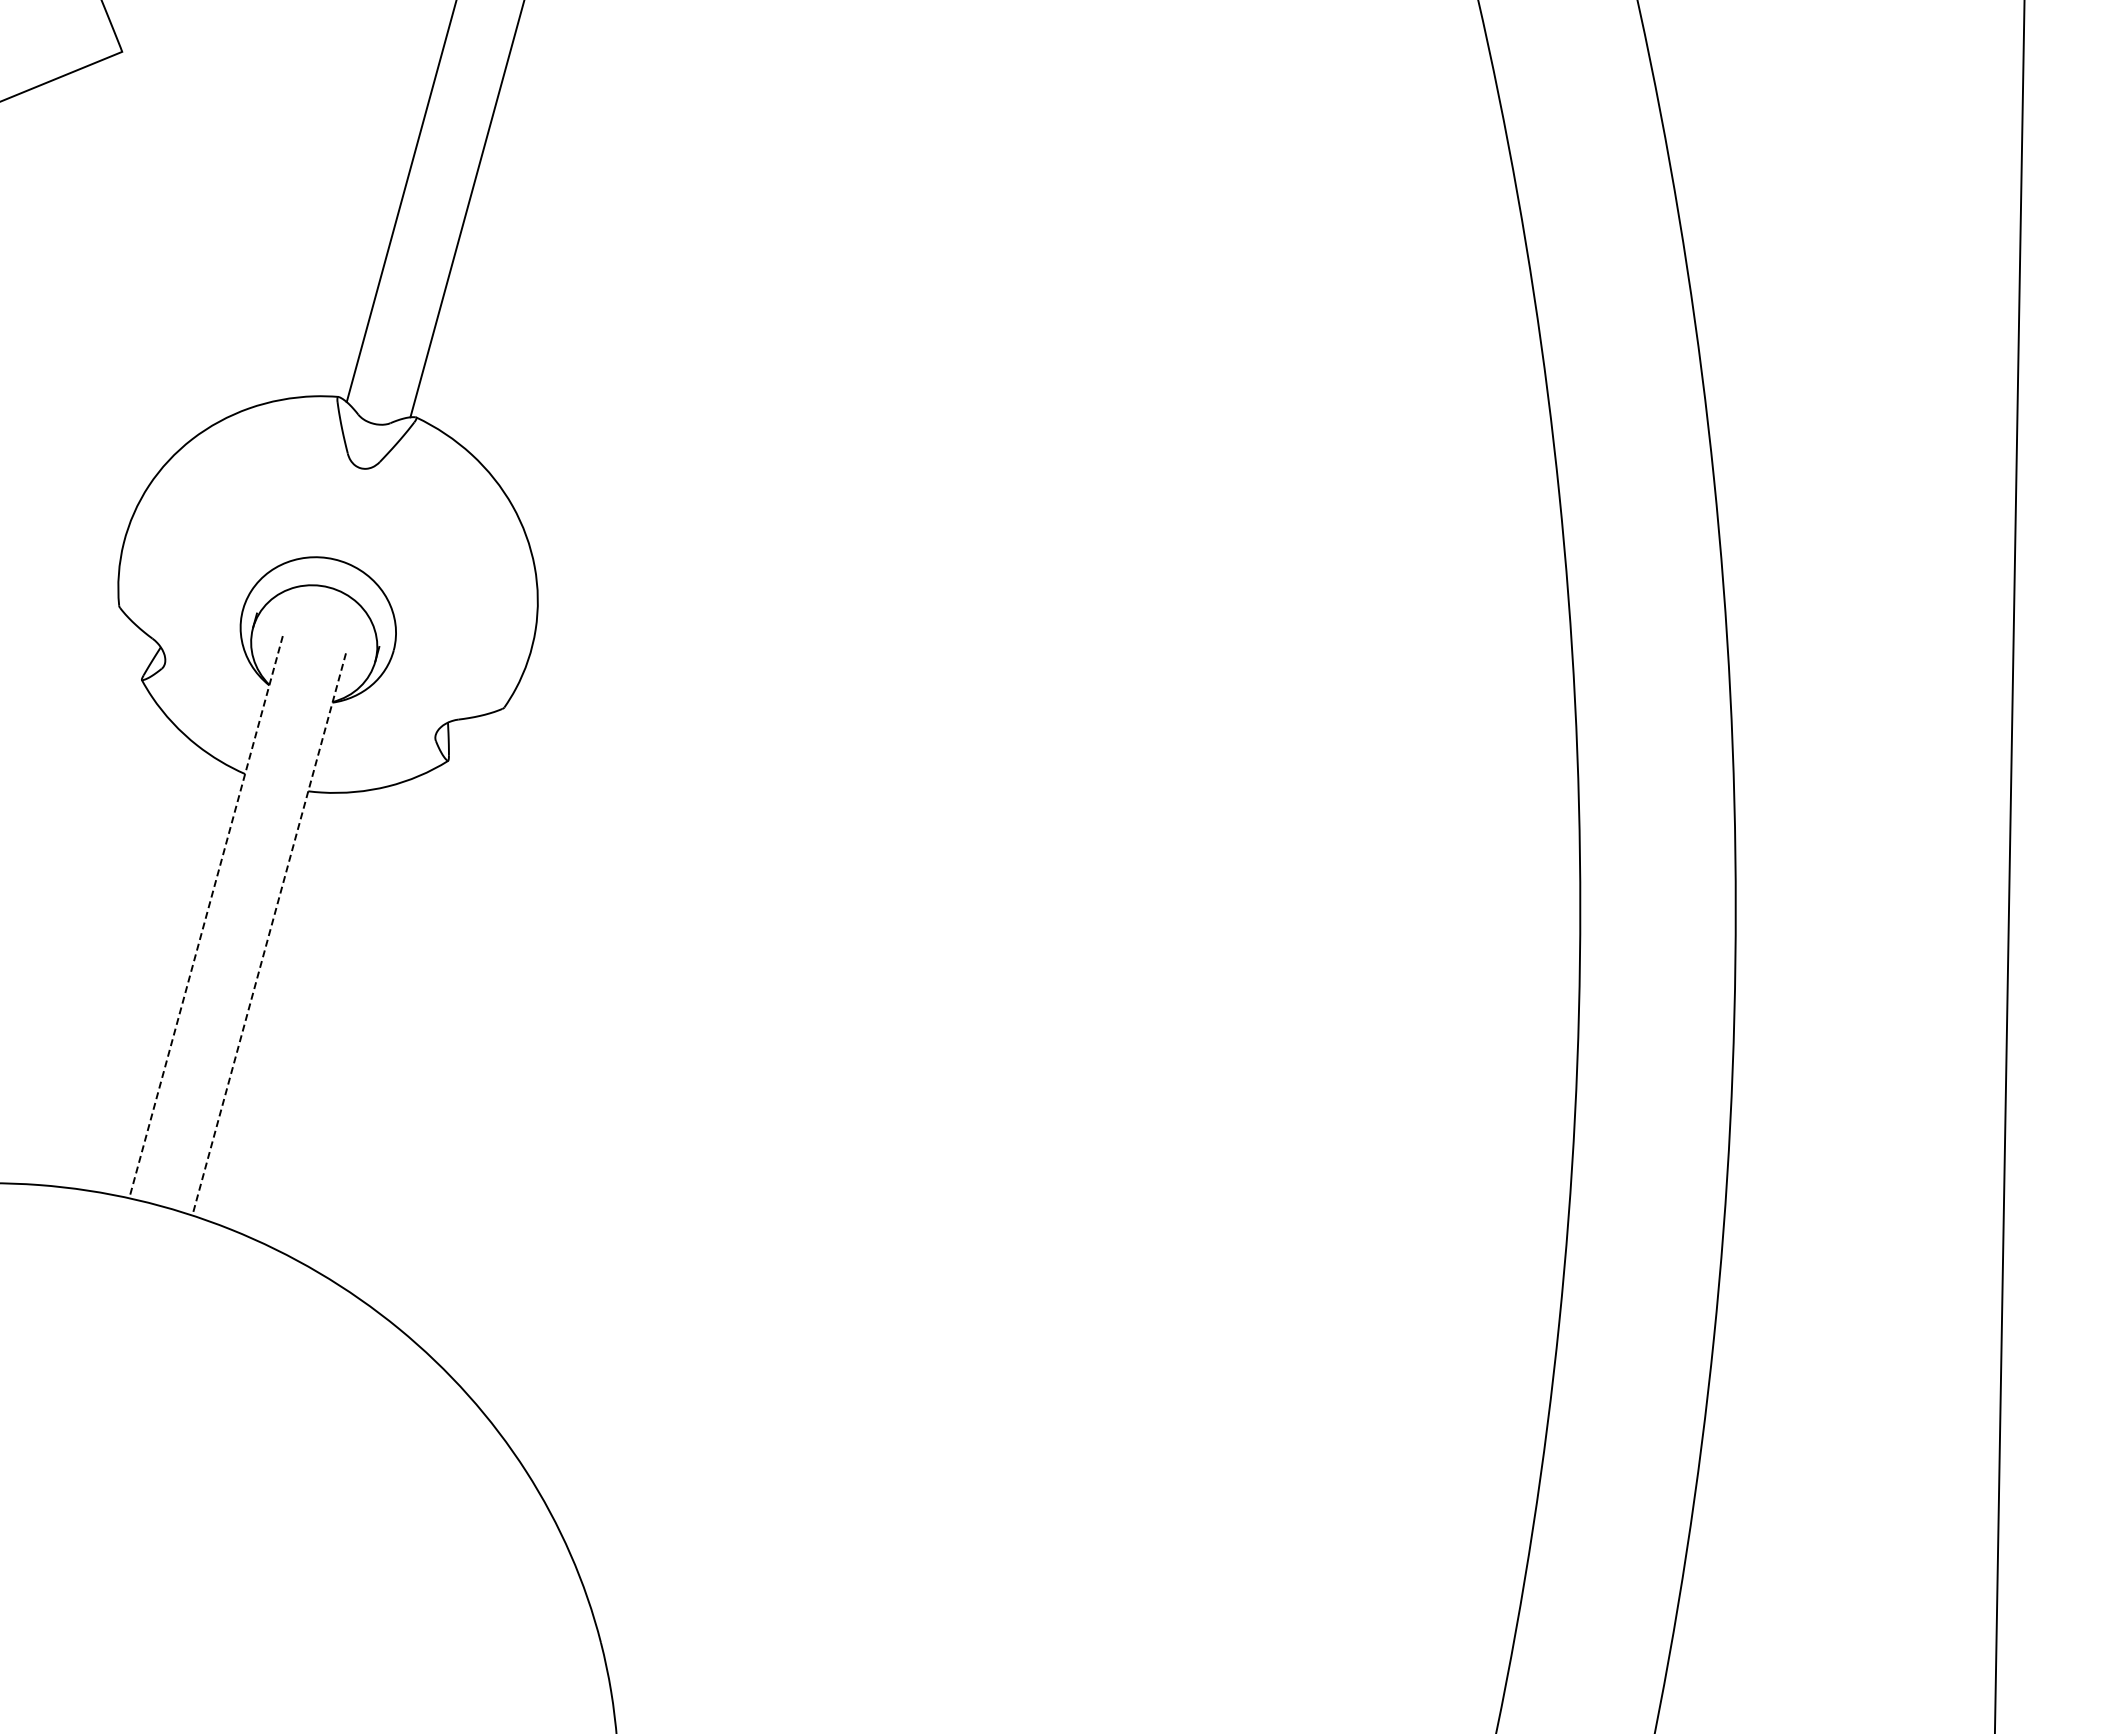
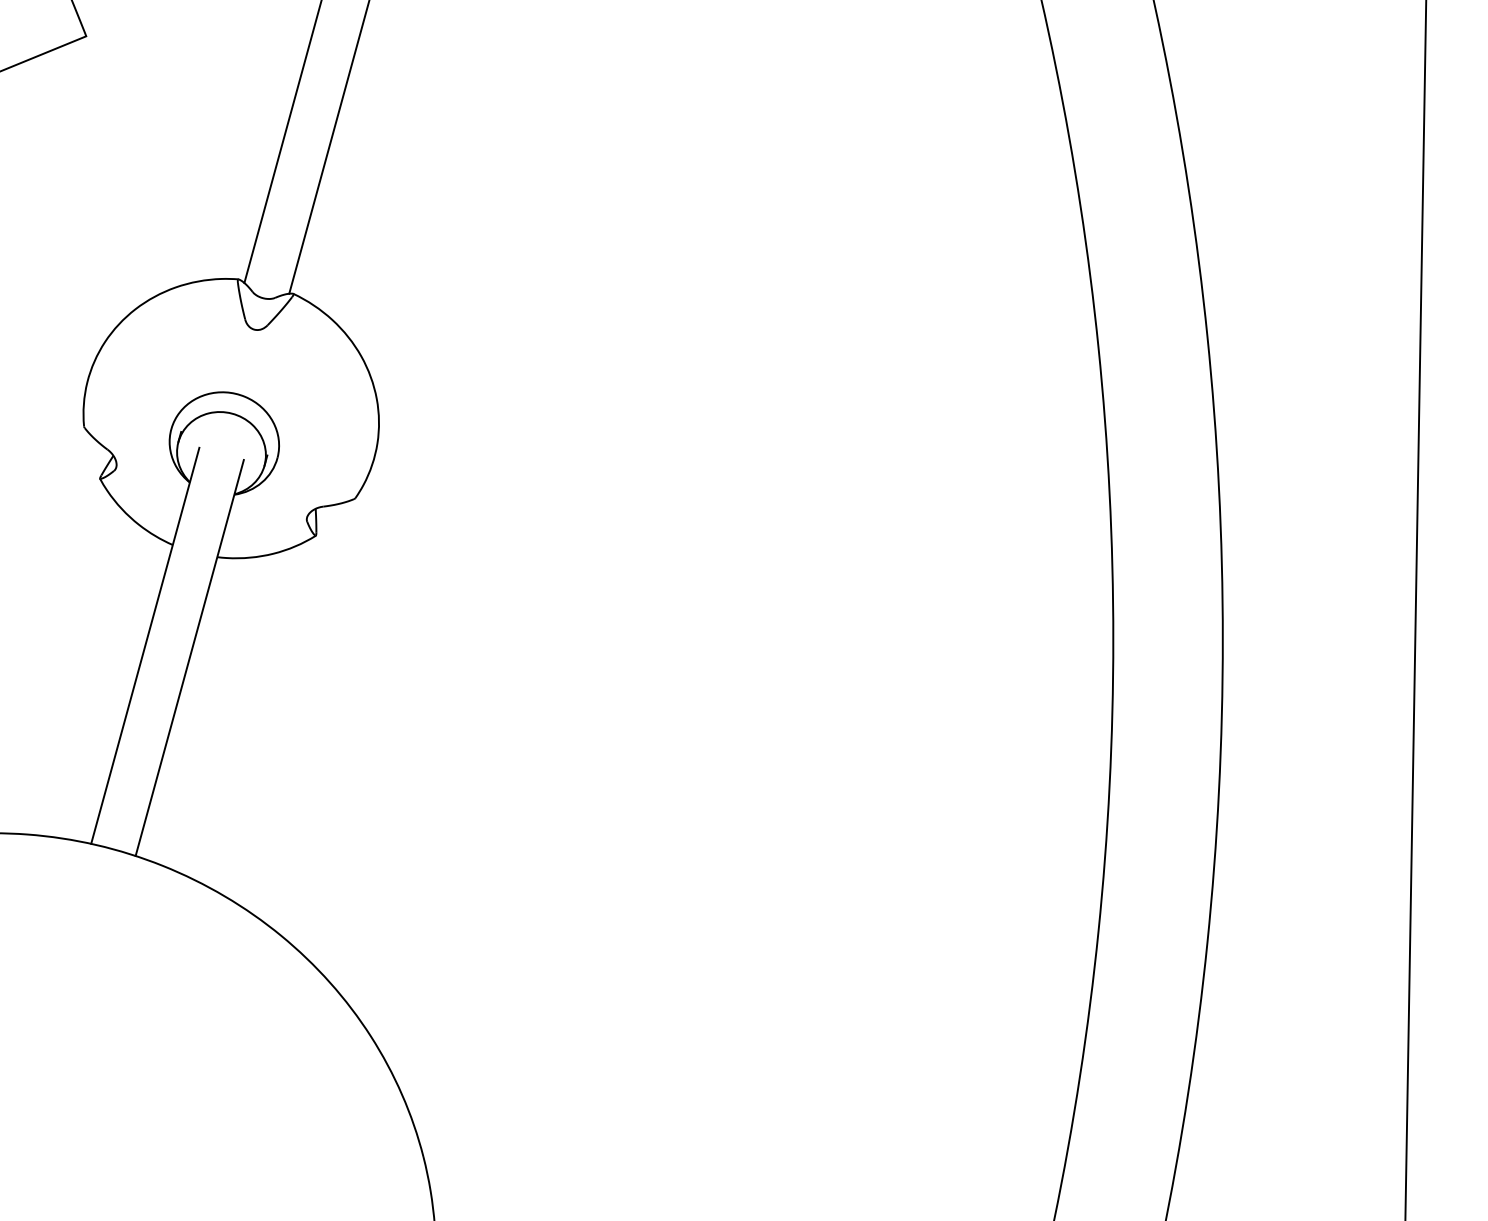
line: (205, 917) -> (144, 646), dashed -> solid
line: (269, 934) -> (189, 658), dashed -> solid

